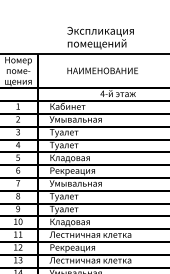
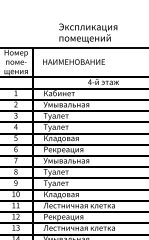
text: (102, 70) -> (73, 61), moved

